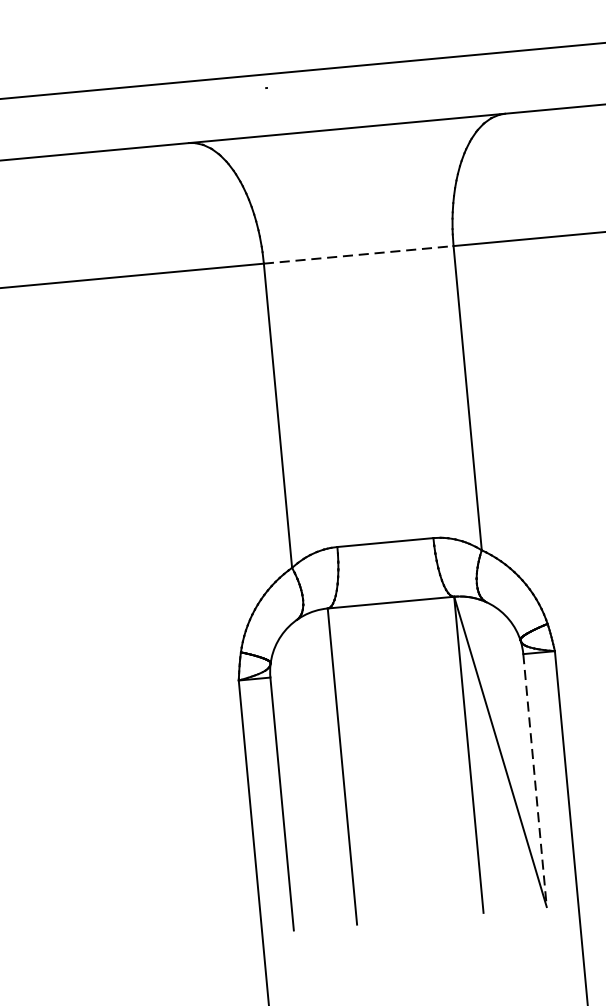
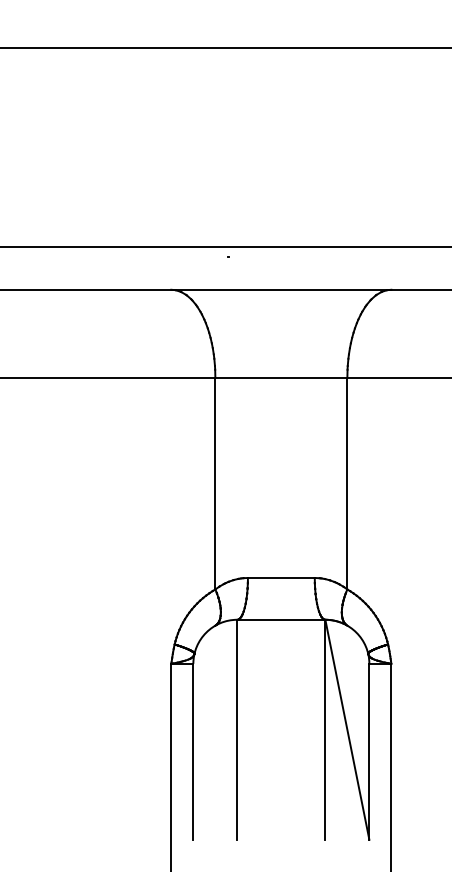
line: (358, 254) -> (281, 377), dashed -> solid
line: (535, 780) -> (369, 751), dashed -> solid

